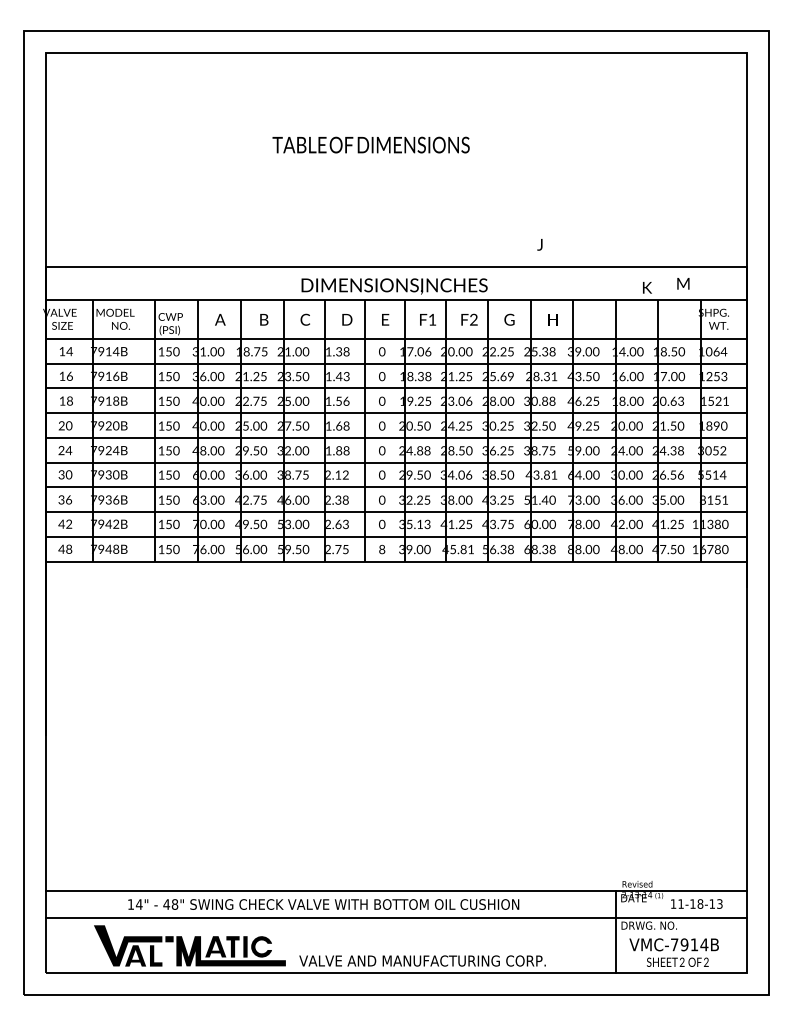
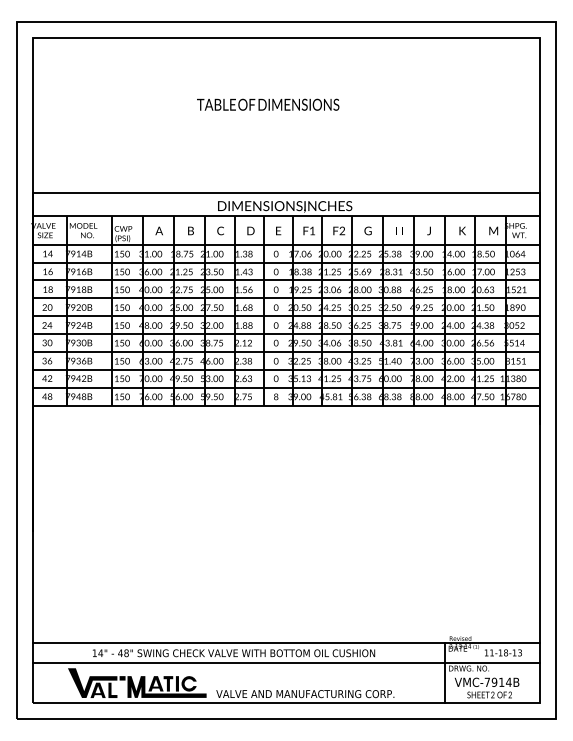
text: (539, 244) -> (428, 230), moved
text: (683, 283) -> (493, 230), moved
text: (647, 287) -> (462, 230), moved

